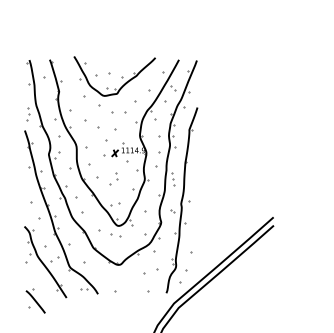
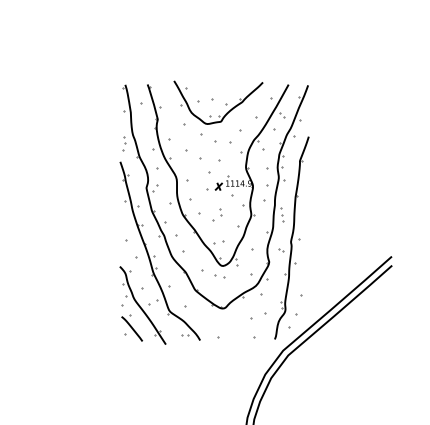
part: (36, 300) -> (132, 327), moved

